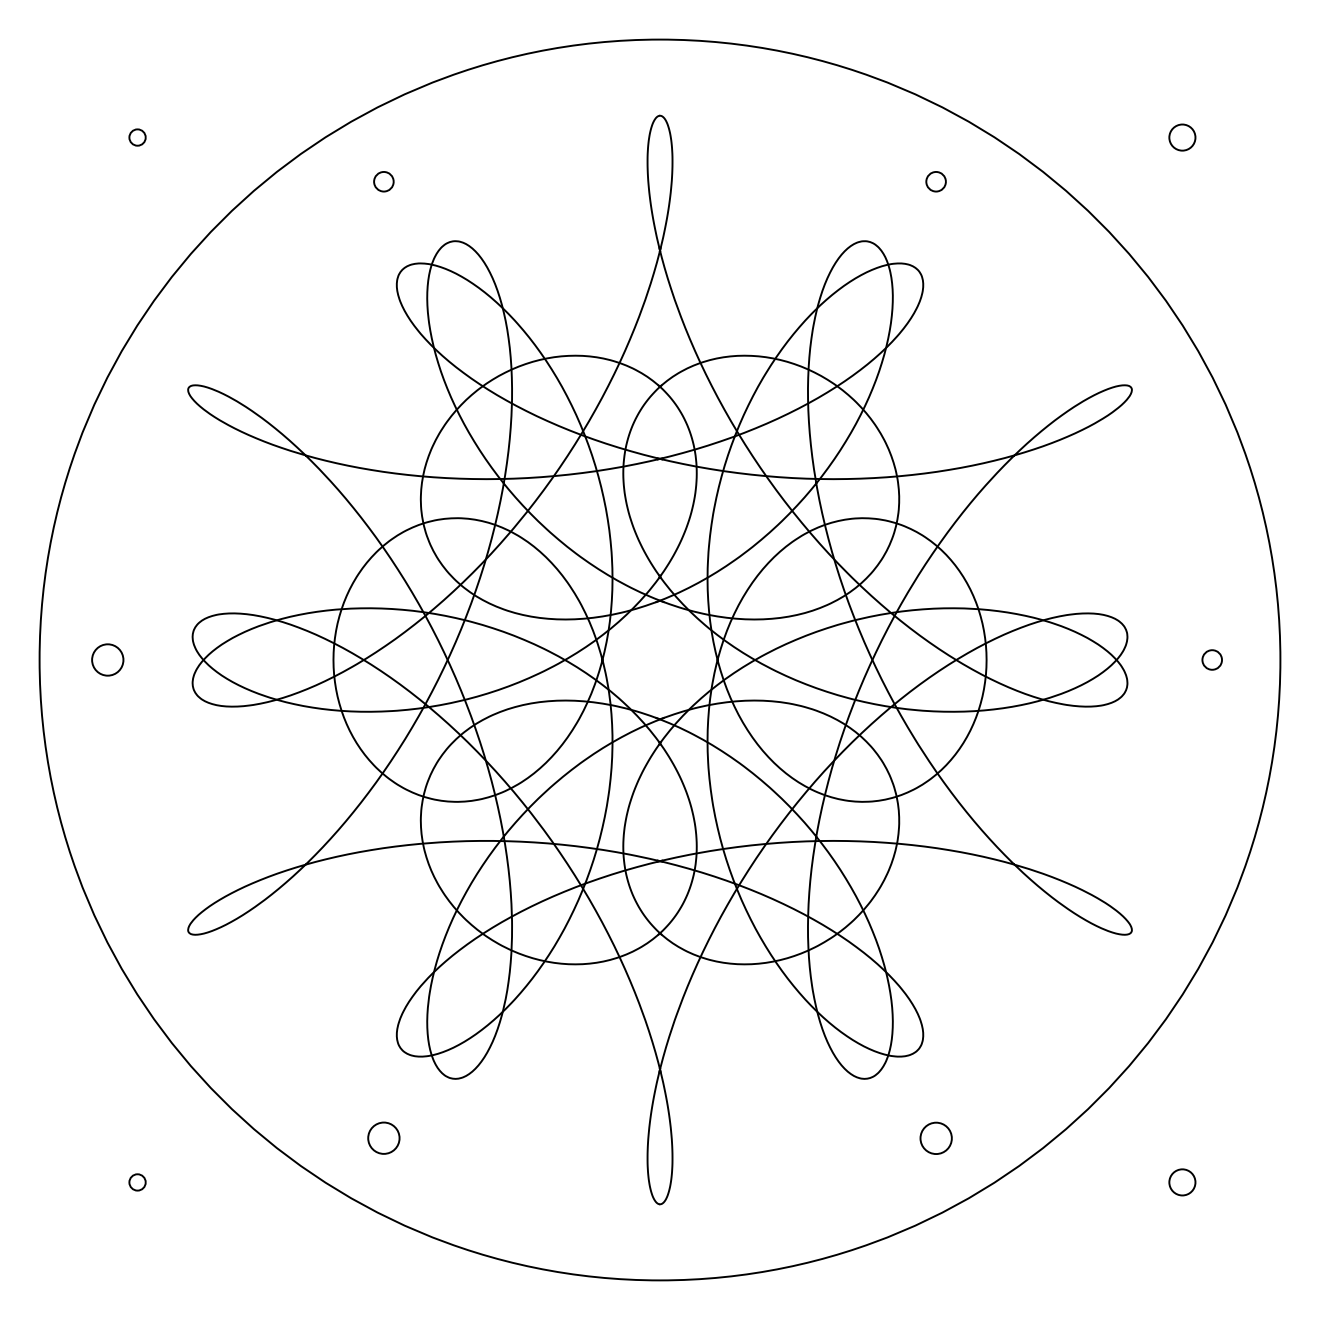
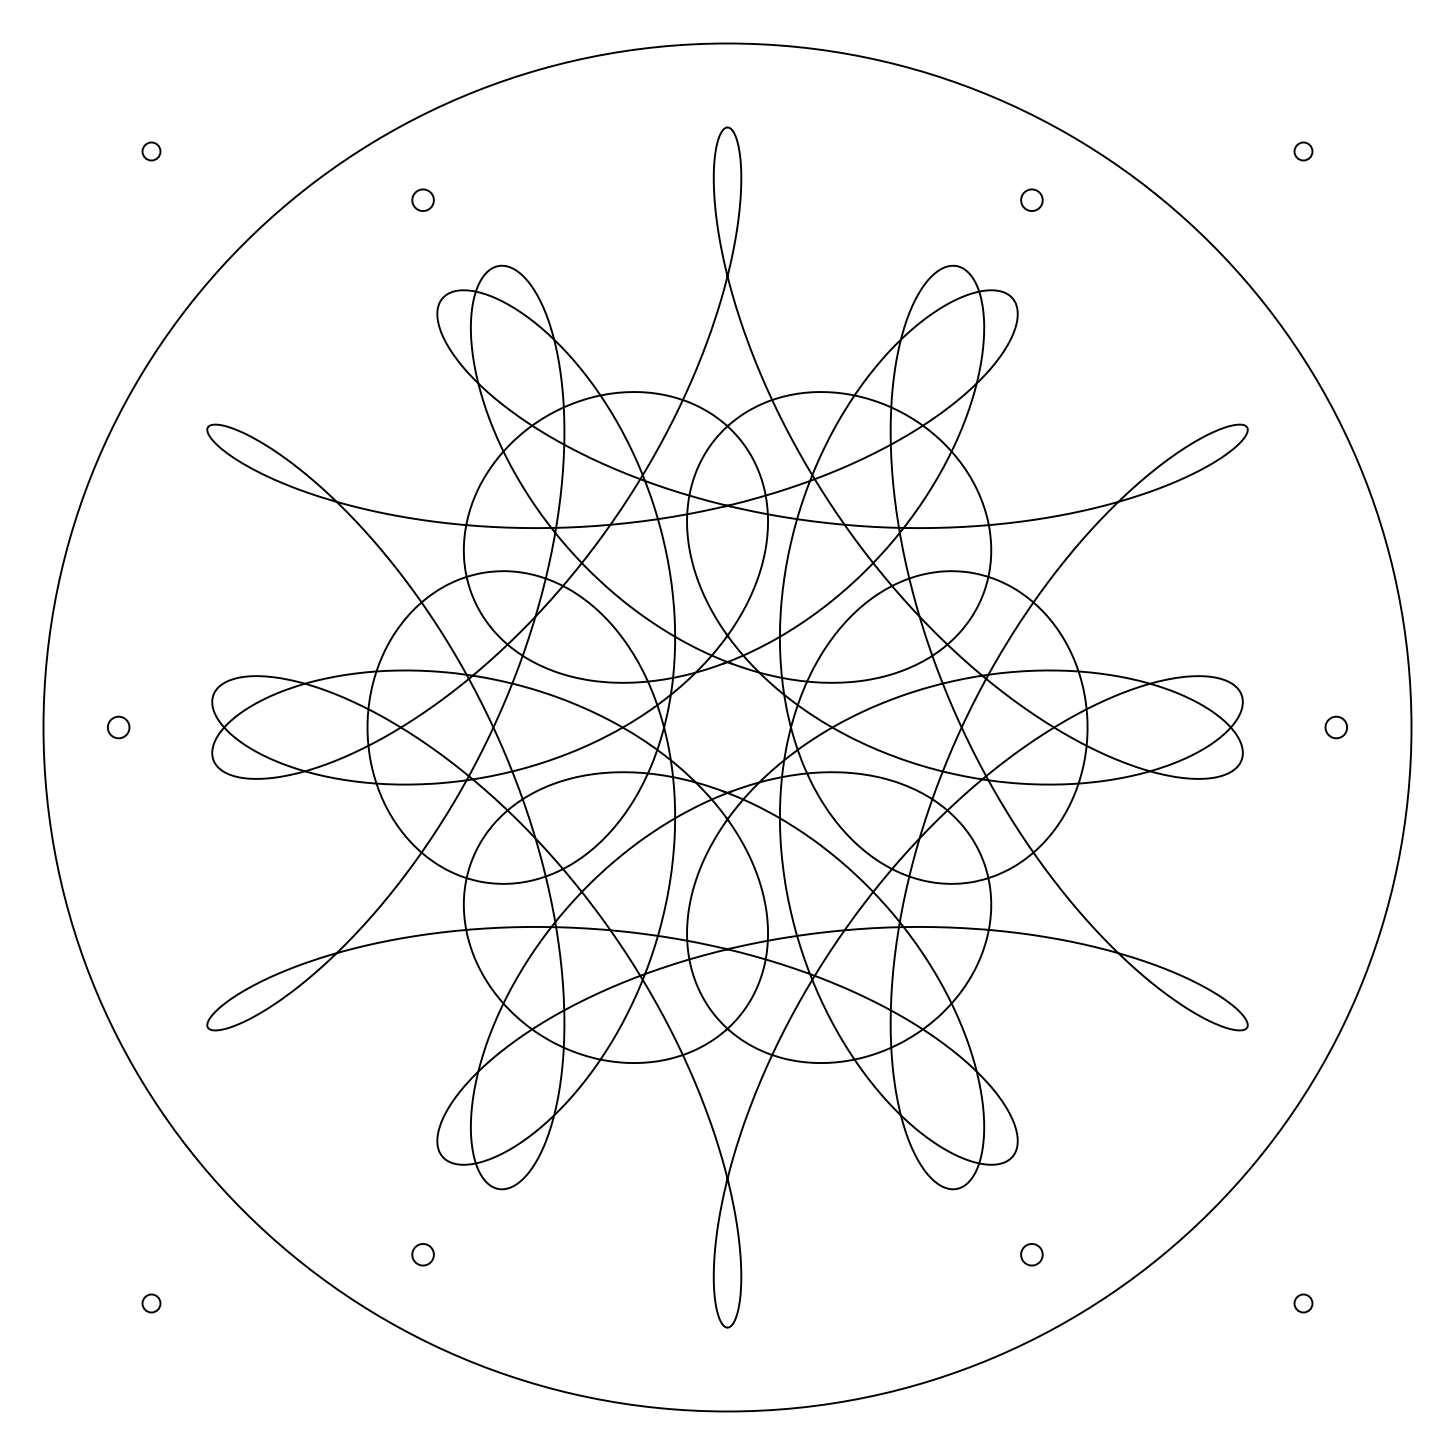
circle: (1182, 137) -> (1303, 151), size x0.62
circle: (107, 659) -> (118, 726), size x0.62
circle: (935, 1137) -> (1031, 1253), size x0.62
circle: (383, 1138) -> (422, 1255), size x0.62
circle: (1182, 1182) -> (1303, 1303), size x0.62

